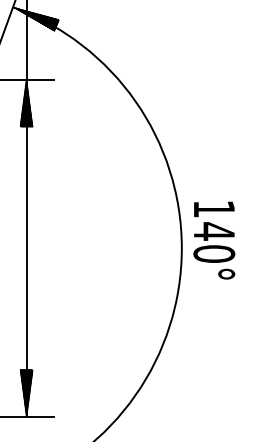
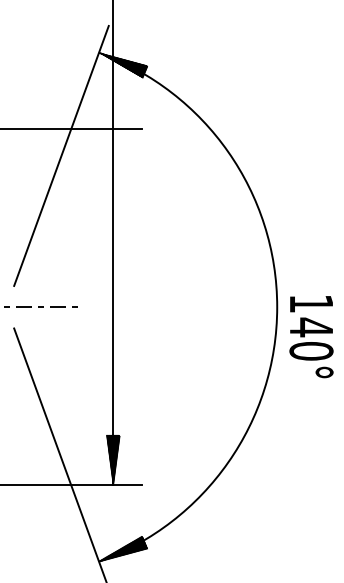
hatch: (25, 102) -> (112, 153), removed
text: (214, 241) -> (311, 337), moved

